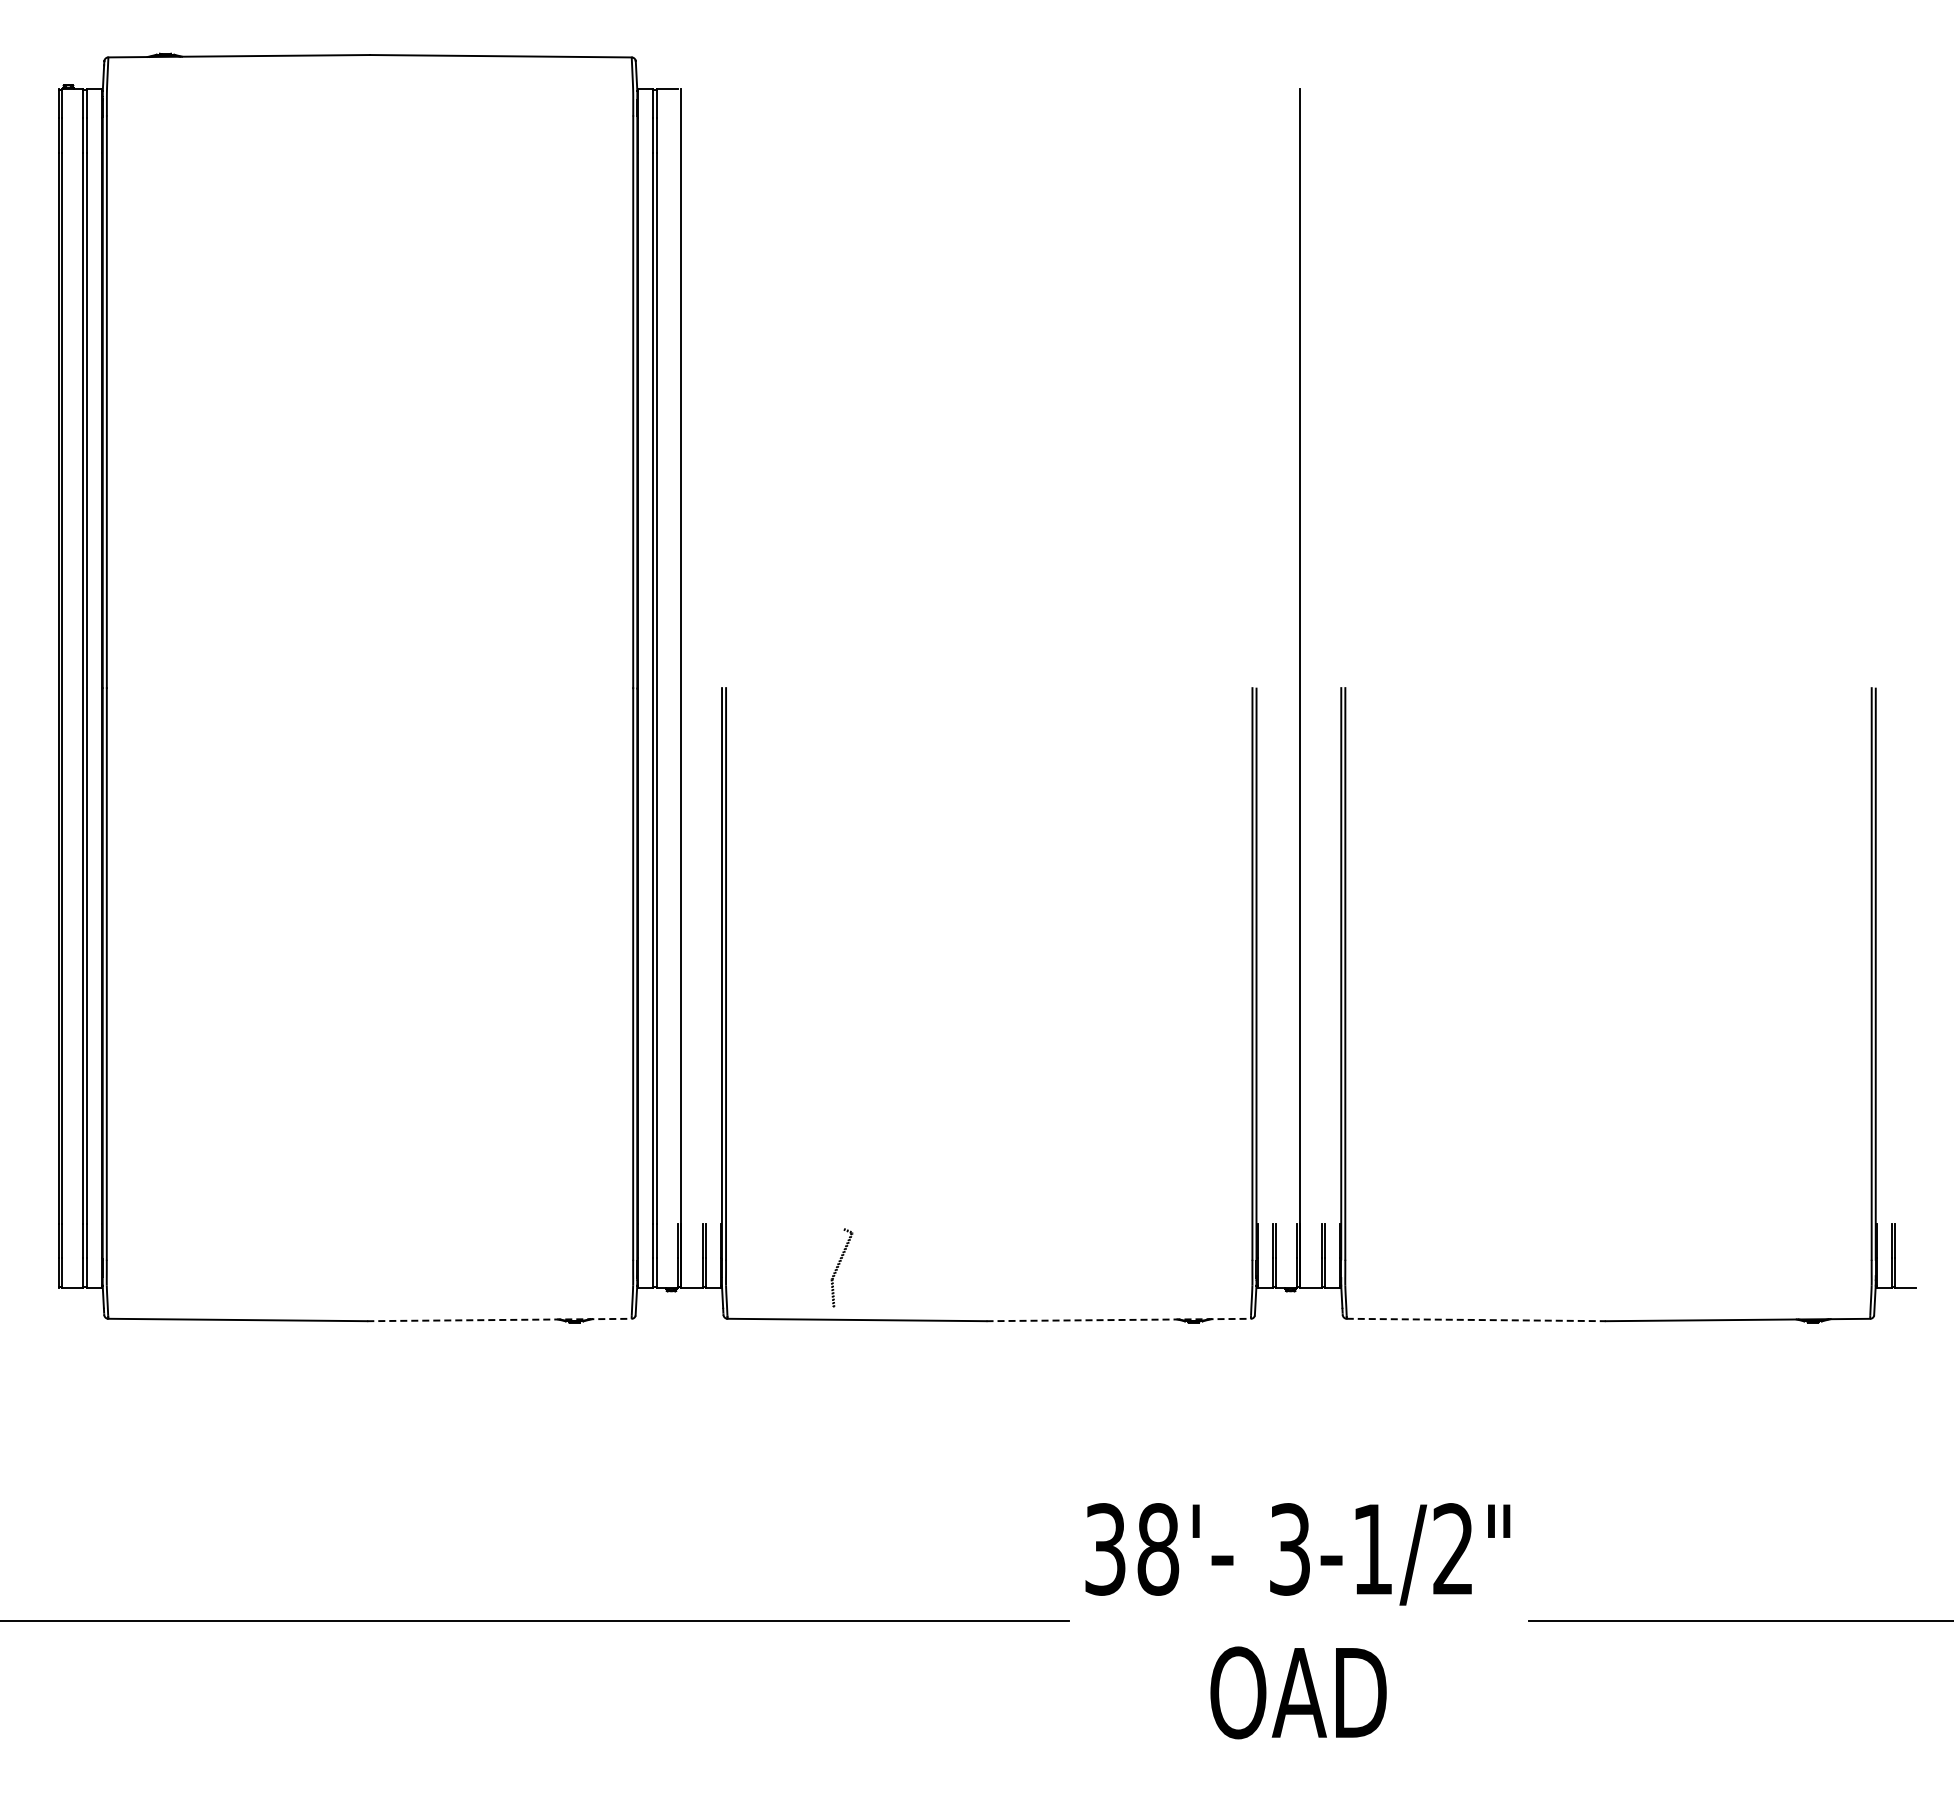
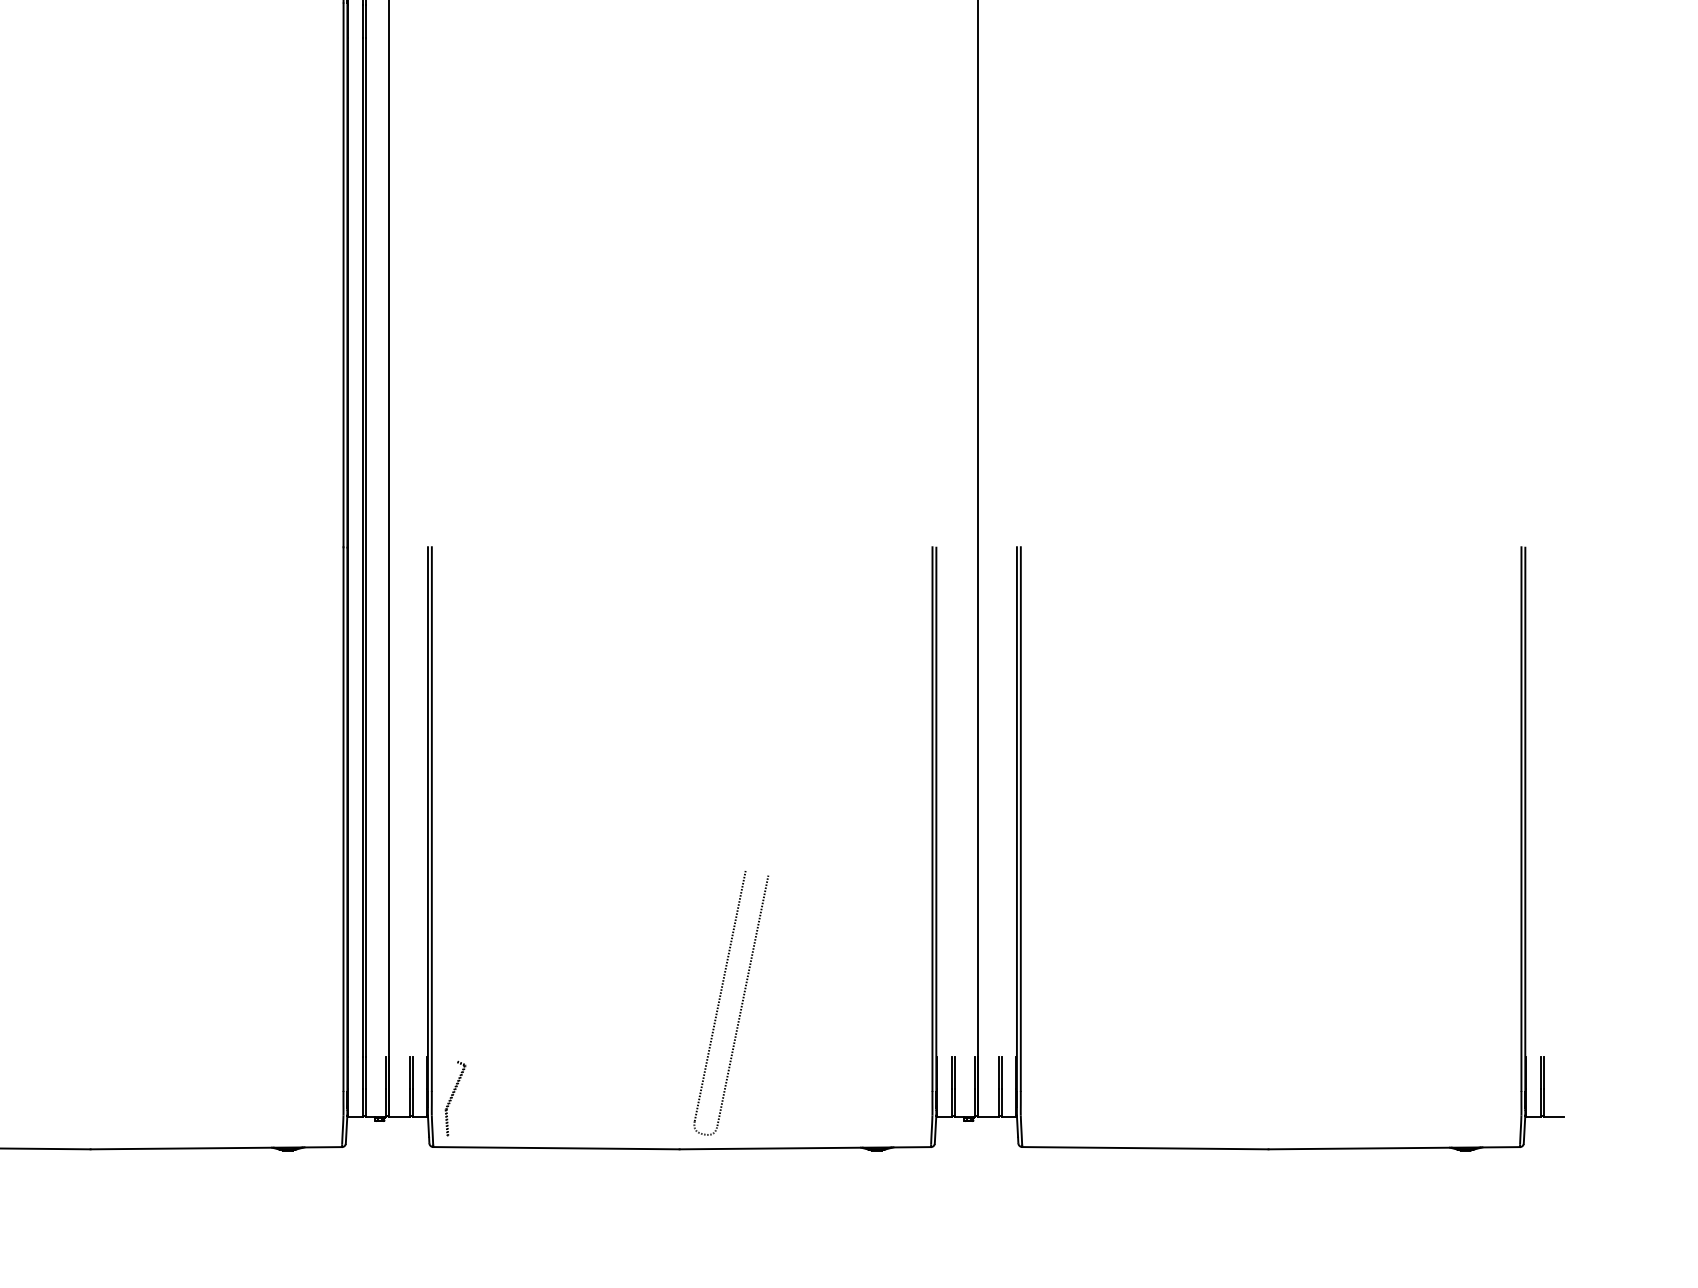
part: (1050, 1171) -> (740, 1006), added
part: (841, 1267) -> (455, 1098), moved
line: (1476, 1319) -> (1145, 1147), dashed -> solid
line: (499, 1320) -> (216, 1148), dashed -> solid
line: (1119, 1320) -> (806, 1148), dashed -> solid

